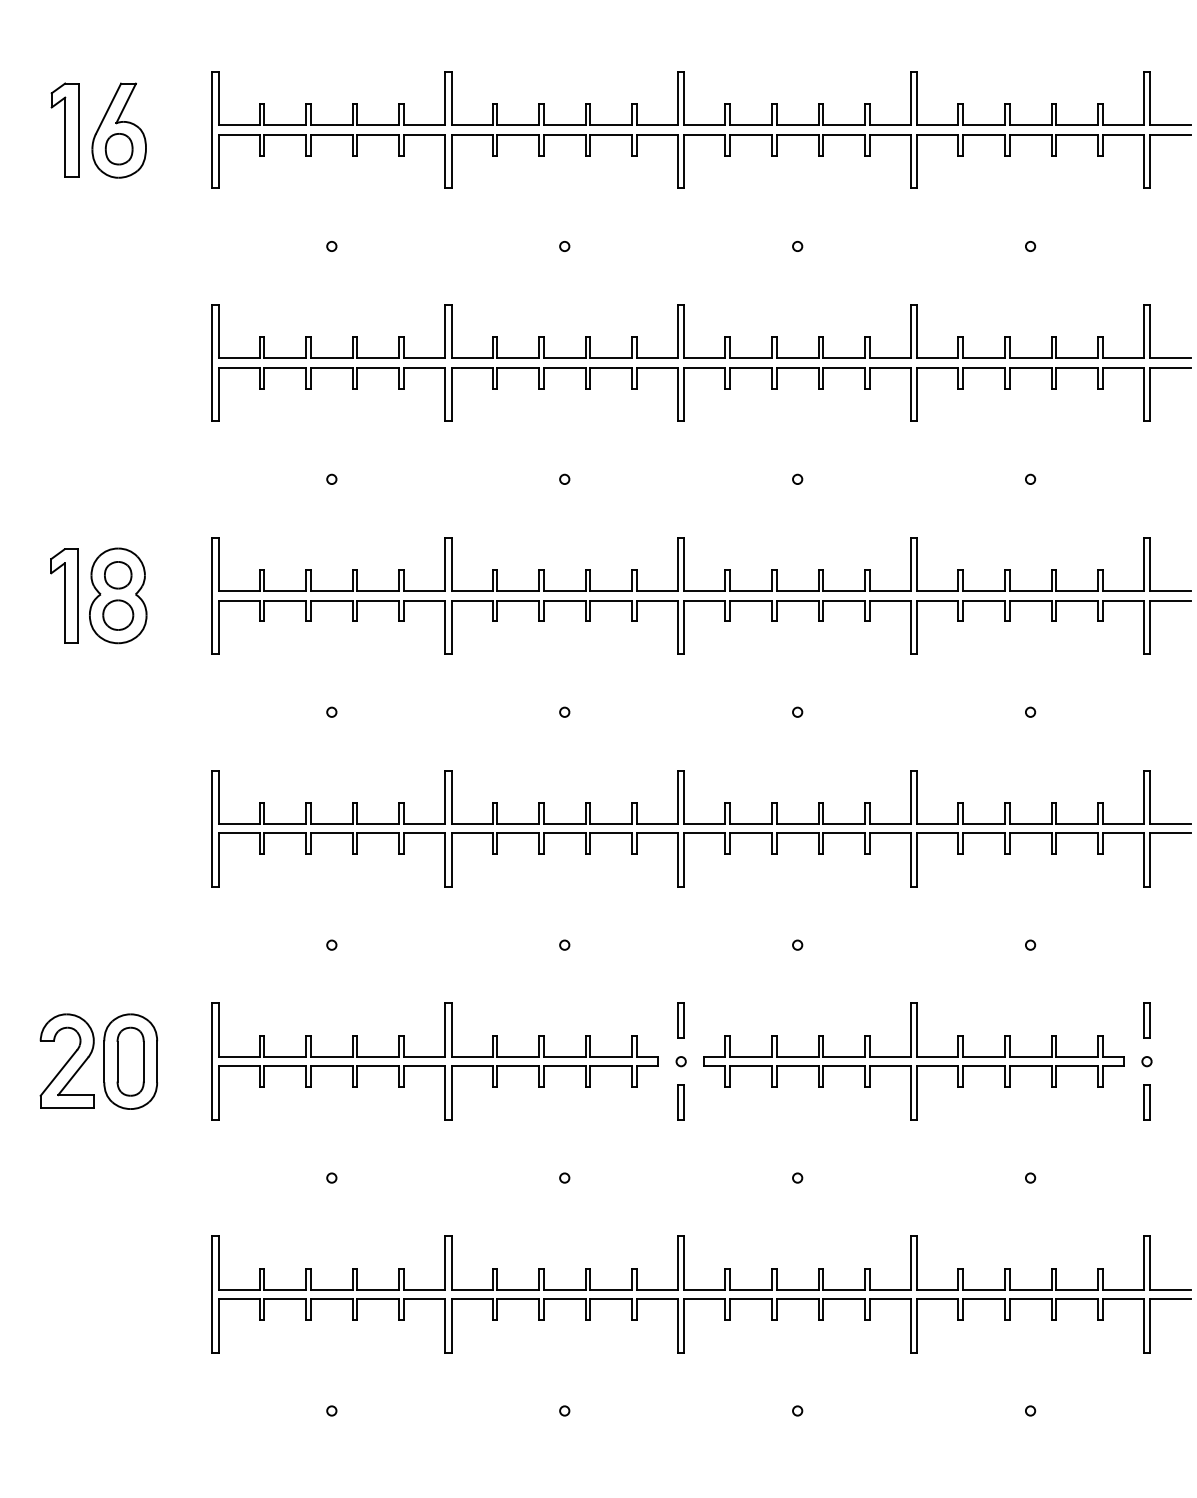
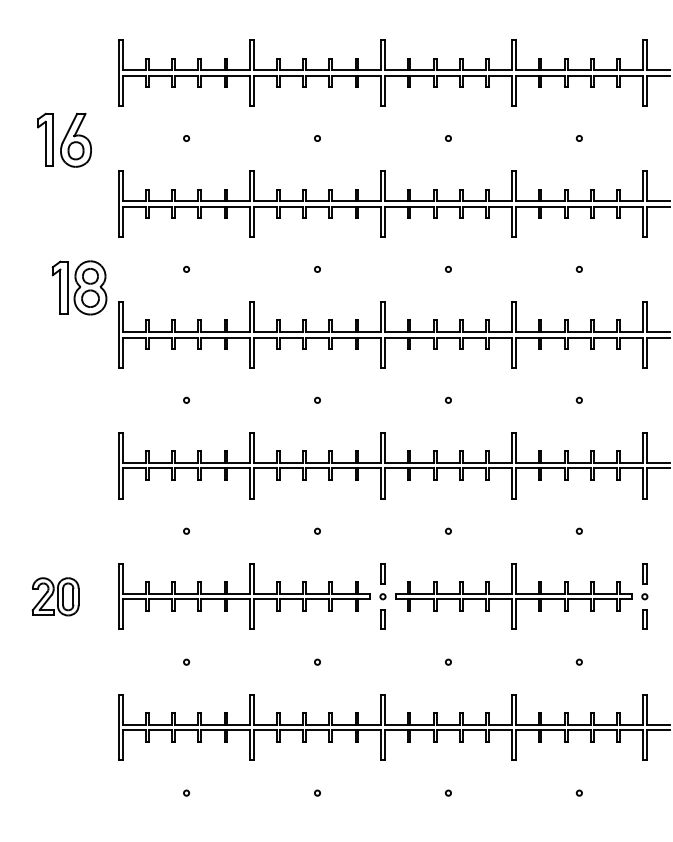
part: (98, 129) -> (64, 139), moved
part: (98, 595) -> (79, 287), moved
part: (98, 1061) -> (55, 596), size x0.7

